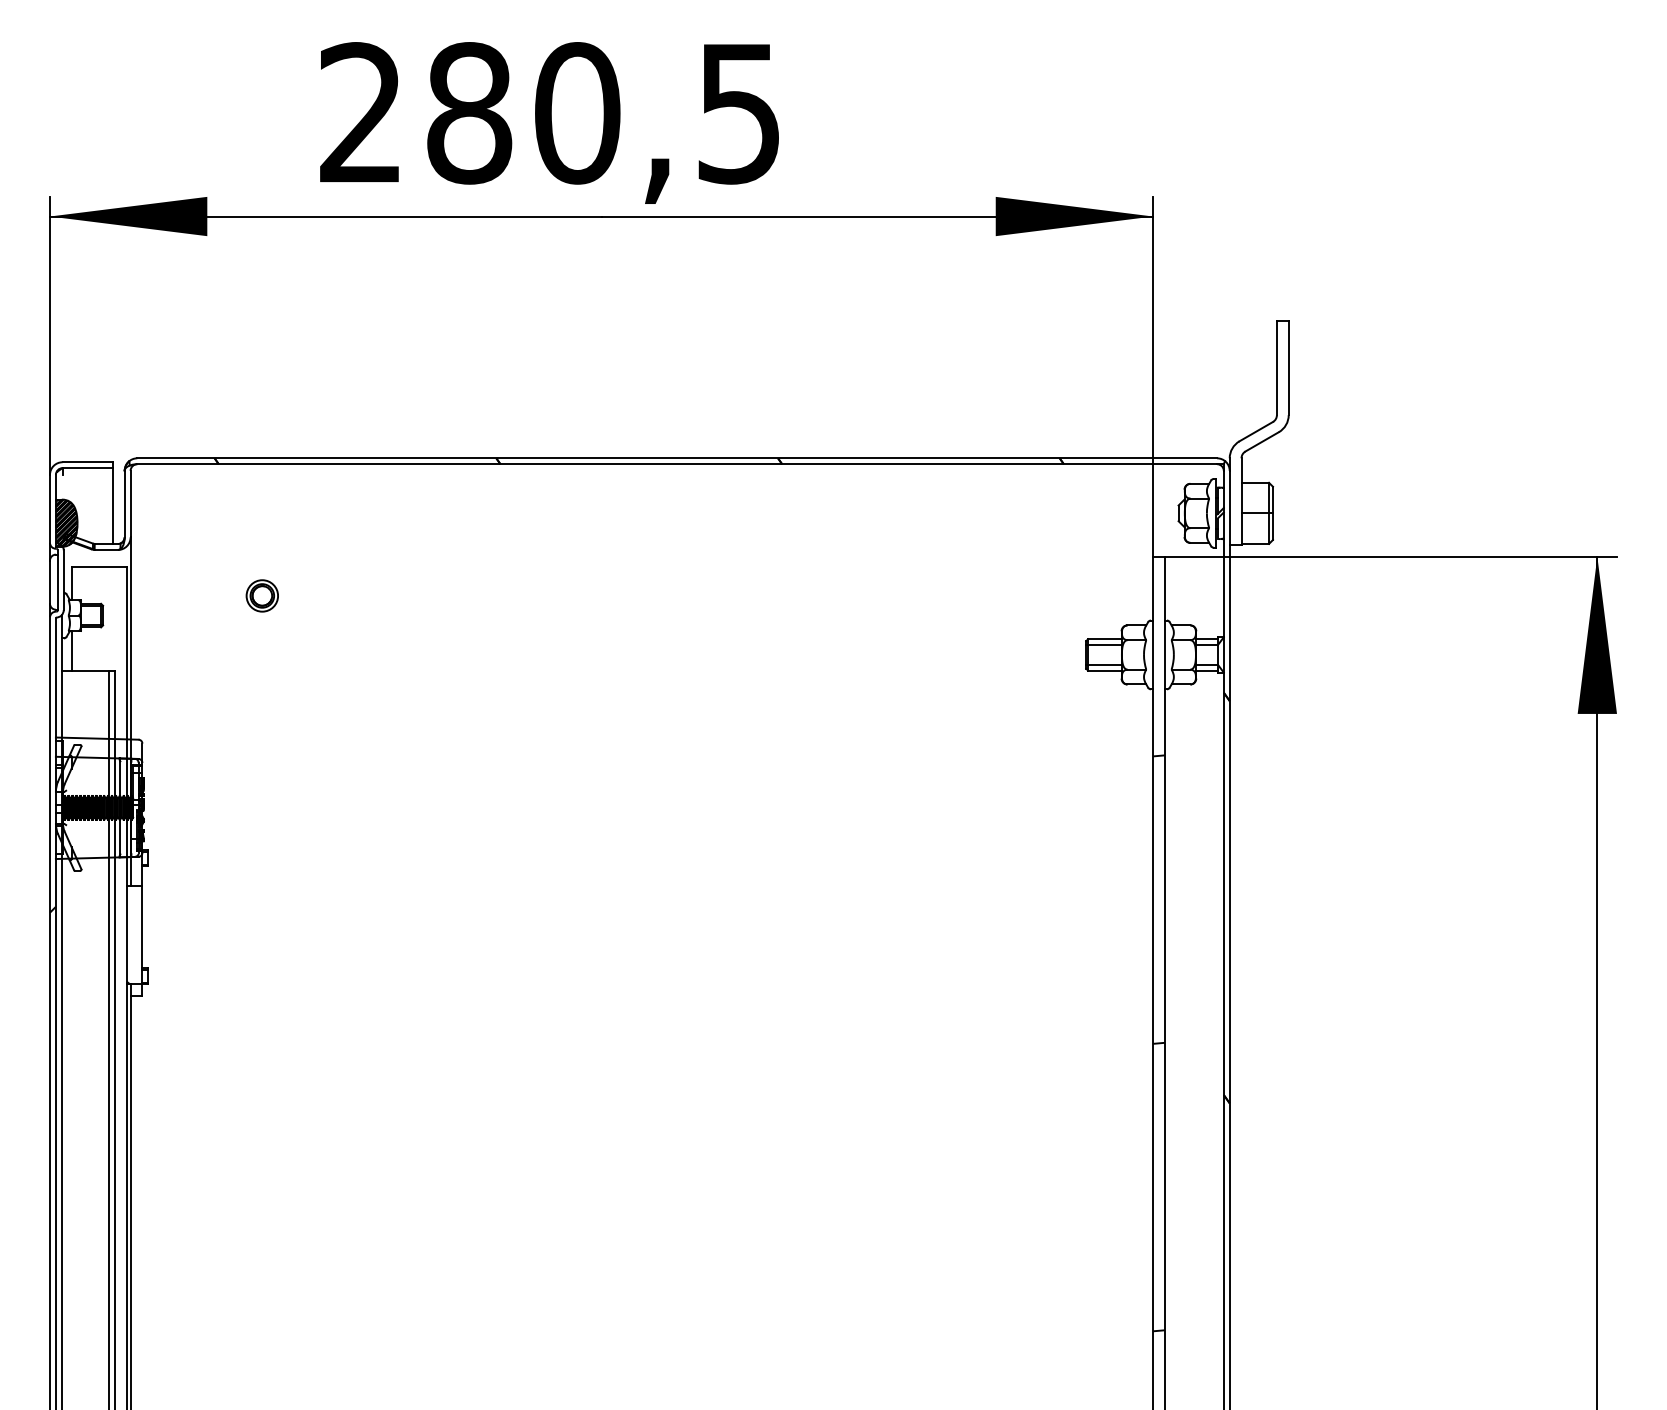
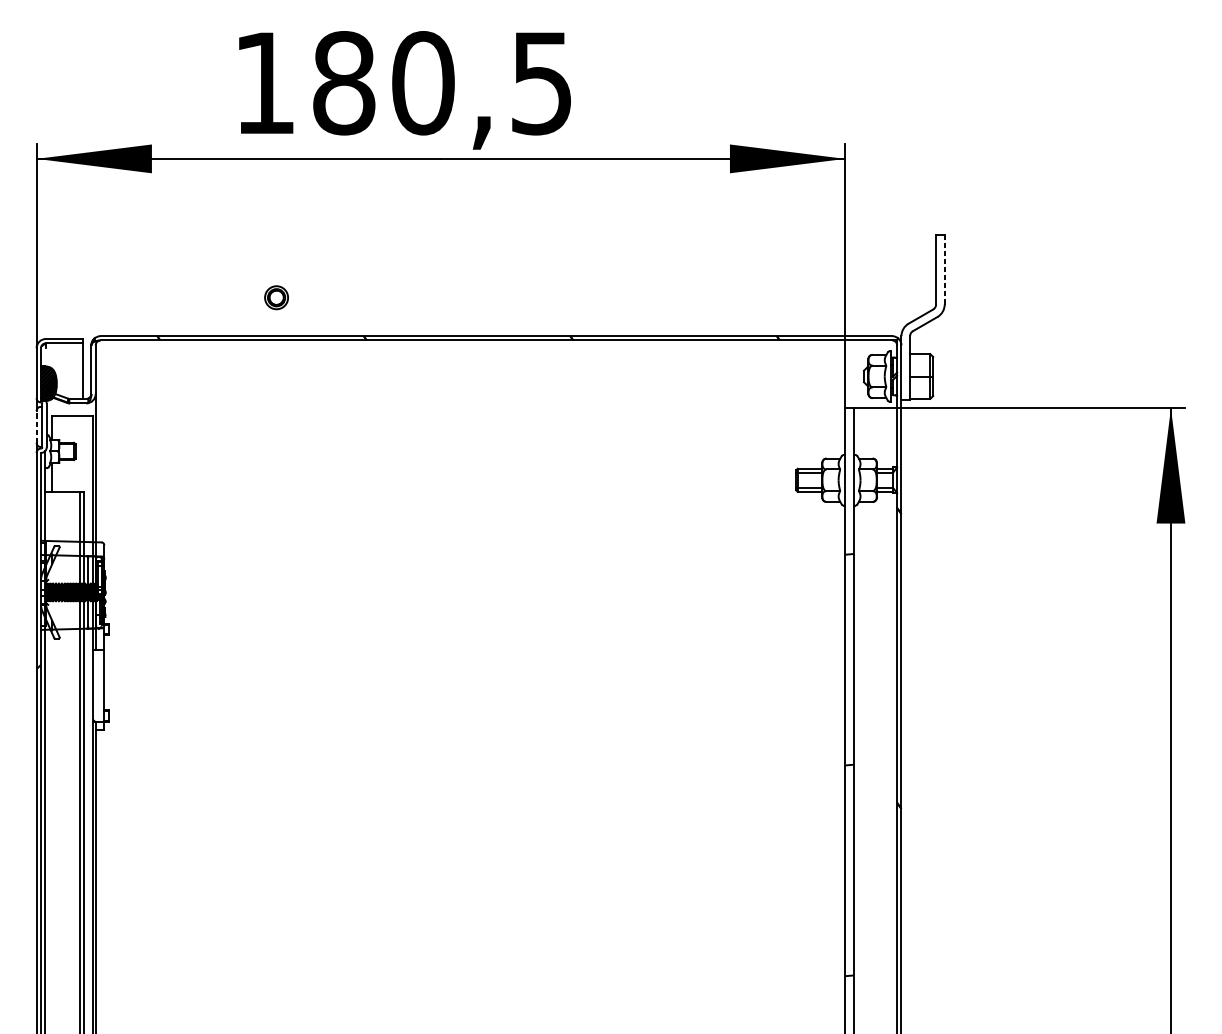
text: (360, 112) -> (264, 82), 280,5 -> 180,5
line: (1288, 367) -> (944, 269), solid -> dashed
line: (50, 582) -> (36, 427), solid -> dashed
part: (261, 595) -> (275, 297), moved

